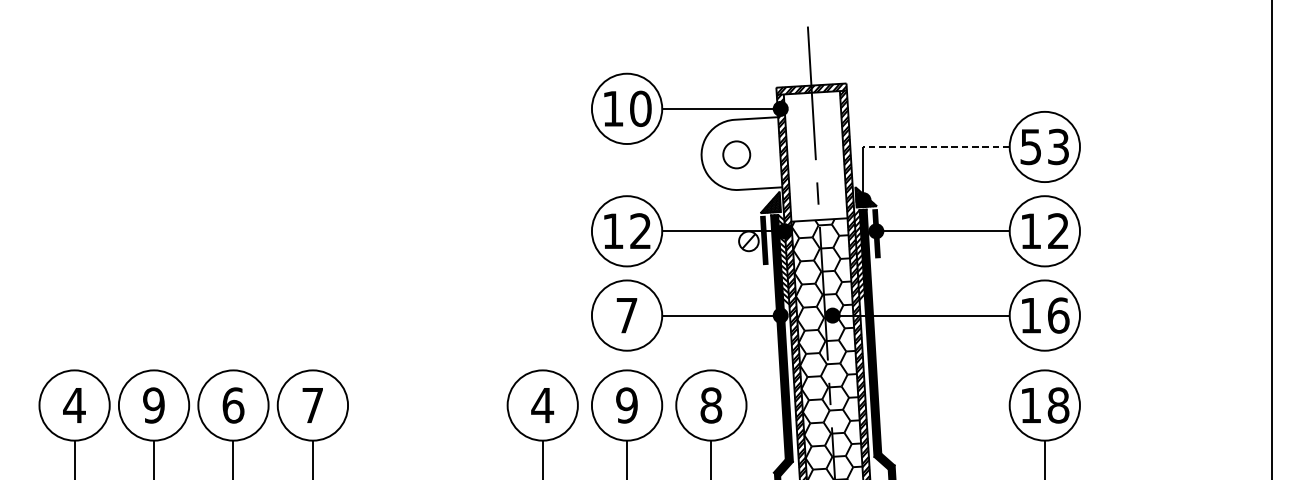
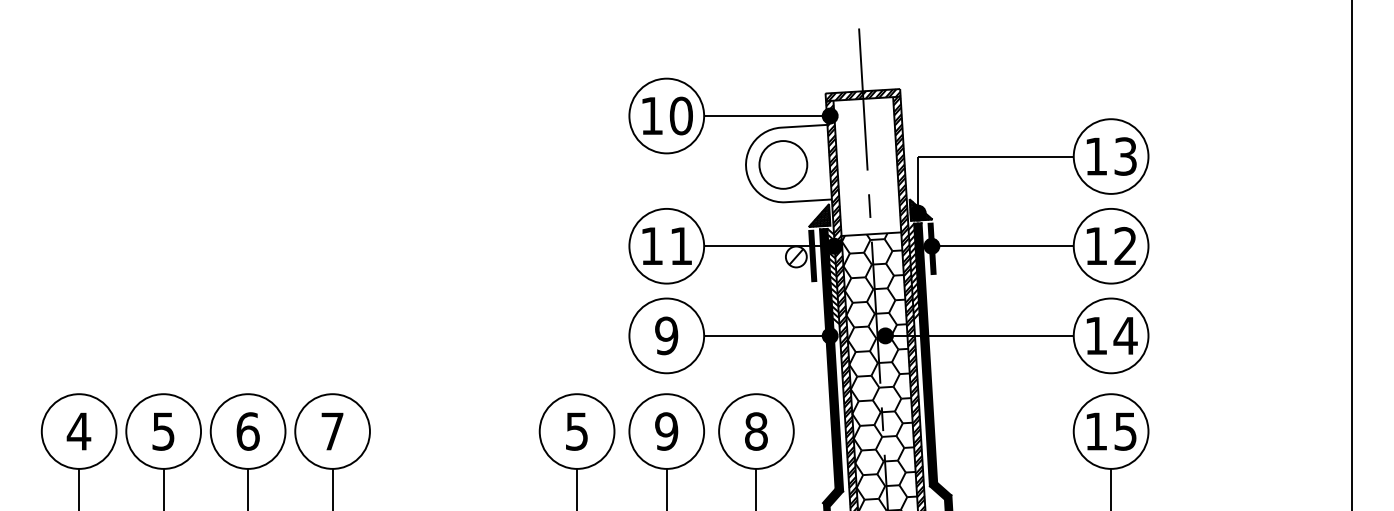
line: (936, 146) -> (995, 156), dashed -> solid
text: (1031, 146) -> (1096, 156), 53 -> 13
circle: (736, 154) -> (783, 164), size x1.67
text: (639, 230) -> (680, 245), 12 -> 11
text: (626, 315) -> (666, 335), 7 -> 9
text: (1058, 315) -> (1125, 335), 16 -> 14
text: (153, 405) -> (163, 431), 9 -> 5
text: (542, 405) -> (576, 431), 4 -> 5
text: (1058, 405) -> (1125, 431), 18 -> 15

